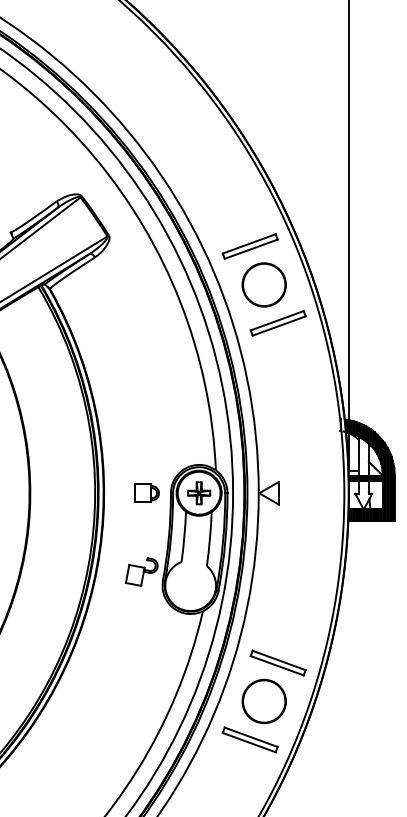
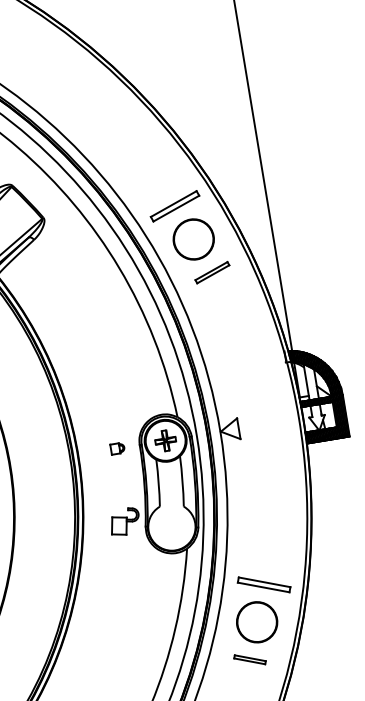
part: (277, 323) -> (211, 272), size x0.7
part: (146, 492) -> (117, 448), size x0.6
part: (249, 739) -> (249, 659), size x0.6

